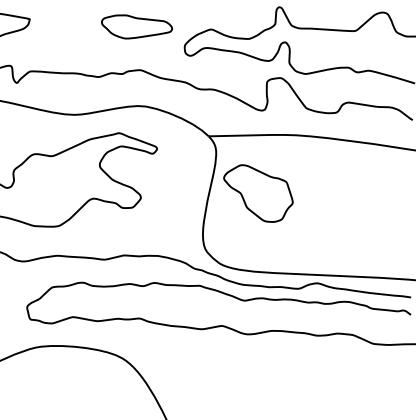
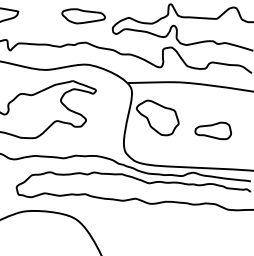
part: (348, 214) -> (212, 130), added

